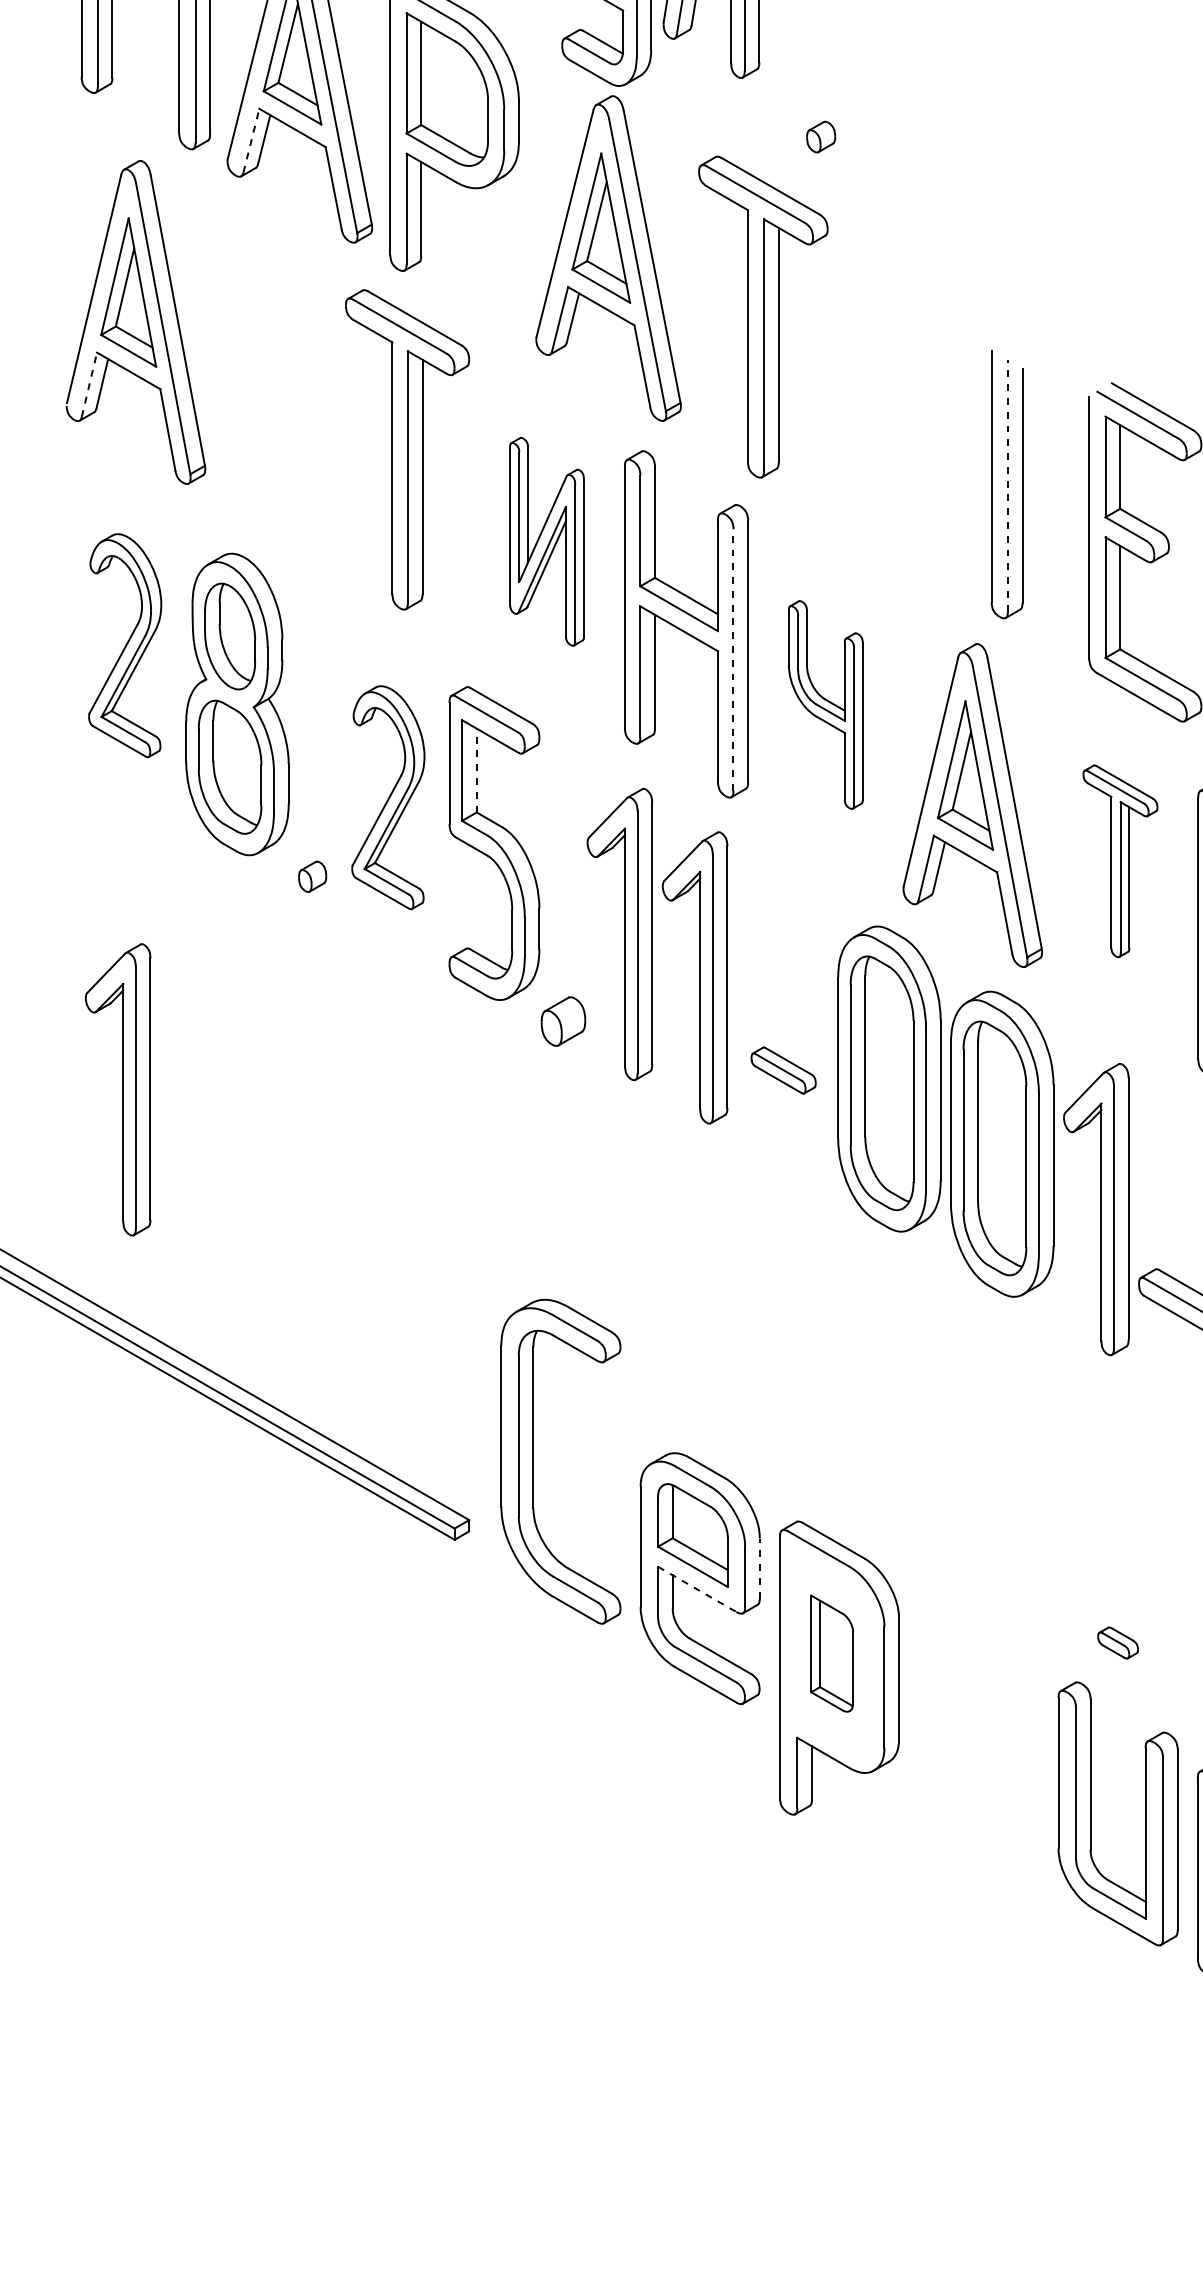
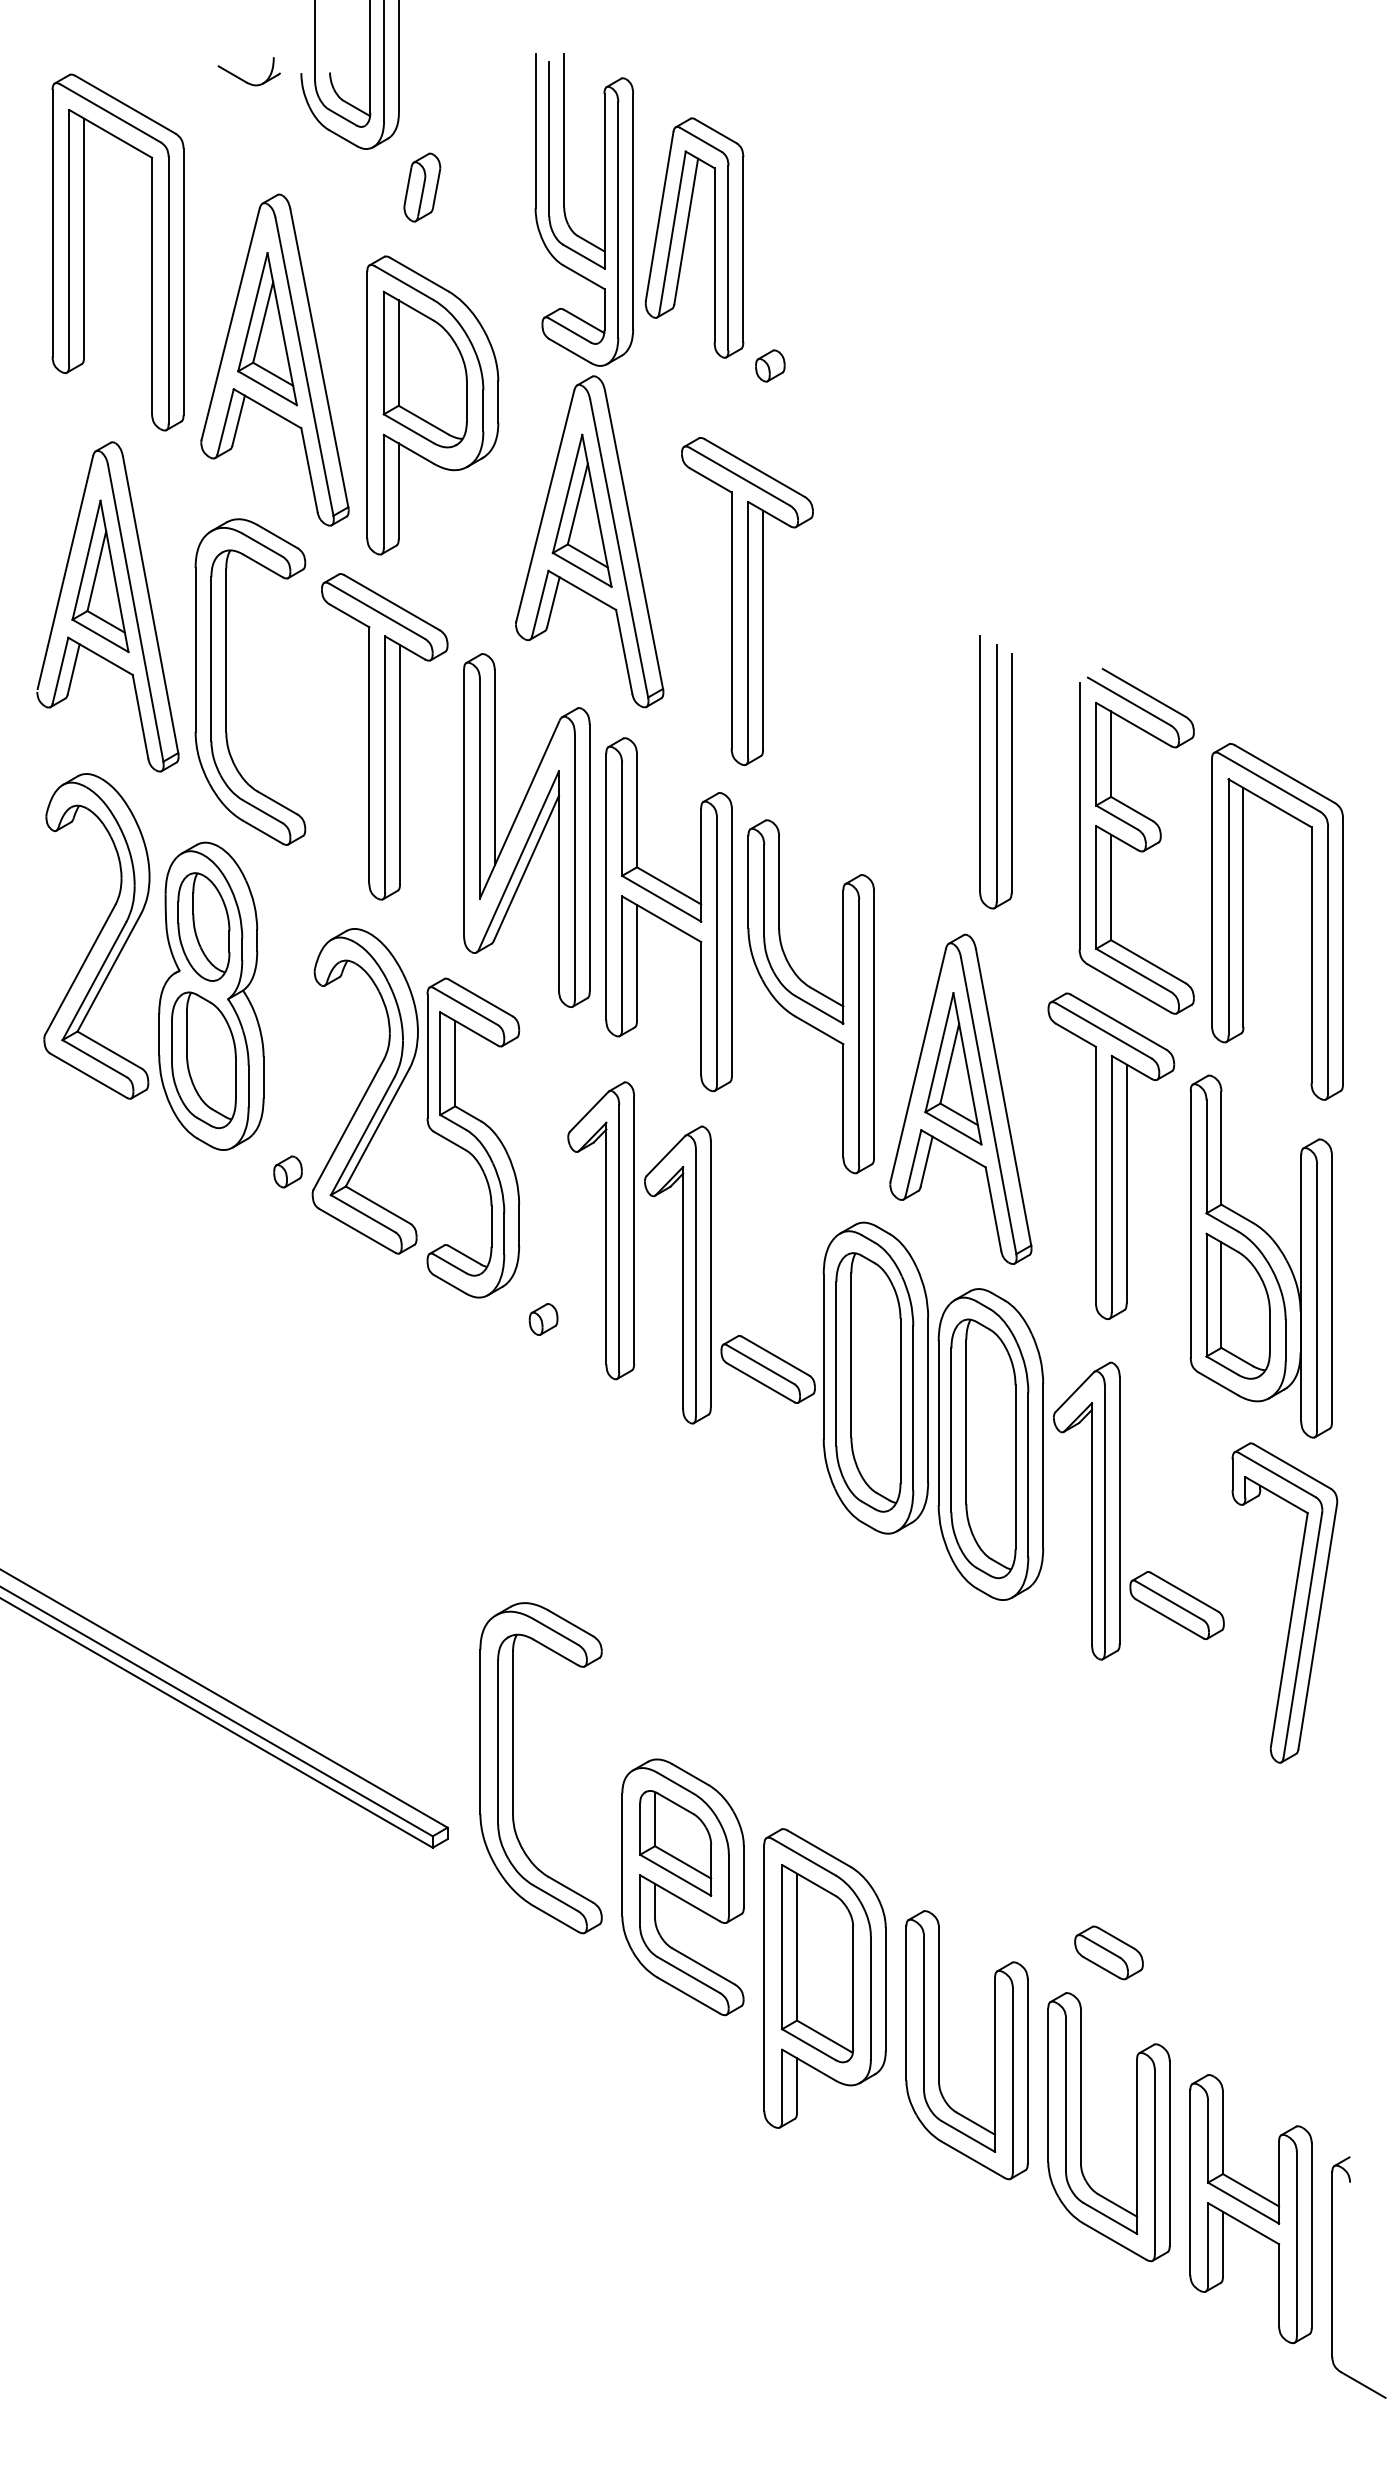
part: (821, 136) -> (770, 365), moved
line: (251, 140) -> (225, 421), dashed -> solid
line: (89, 384) -> (60, 670), dashed -> solid
part: (252, 395) -> (226, 681), added
line: (1007, 485) -> (996, 773), dashed -> solid
part: (546, 541) -> (526, 830), size x1.67
part: (124, 645) -> (96, 936), size x1.43
line: (732, 659) -> (716, 950), dashed -> solid
part: (825, 704) -> (810, 996), size x1.67
line: (476, 770) -> (455, 1063), dashed -> solid
part: (387, 797) -> (364, 1091), size x1.43
part: (1120, 860) -> (1111, 1155), size x1.67
part: (563, 1021) -> (543, 1319), size x0.62
part: (783, 1070) -> (767, 1369), size x1.43
part: (117, 1089) -> (89, 1388), removed
line: (759, 1569) -> (743, 1877), dashed -> solid
line: (697, 1589) -> (680, 1898), dashed -> solid
part: (1117, 1642) -> (1108, 1952), size x1.67
part: (832, 1653) -> (817, 1963), size x1.67
part: (951, 1733) -> (939, 2045), added

